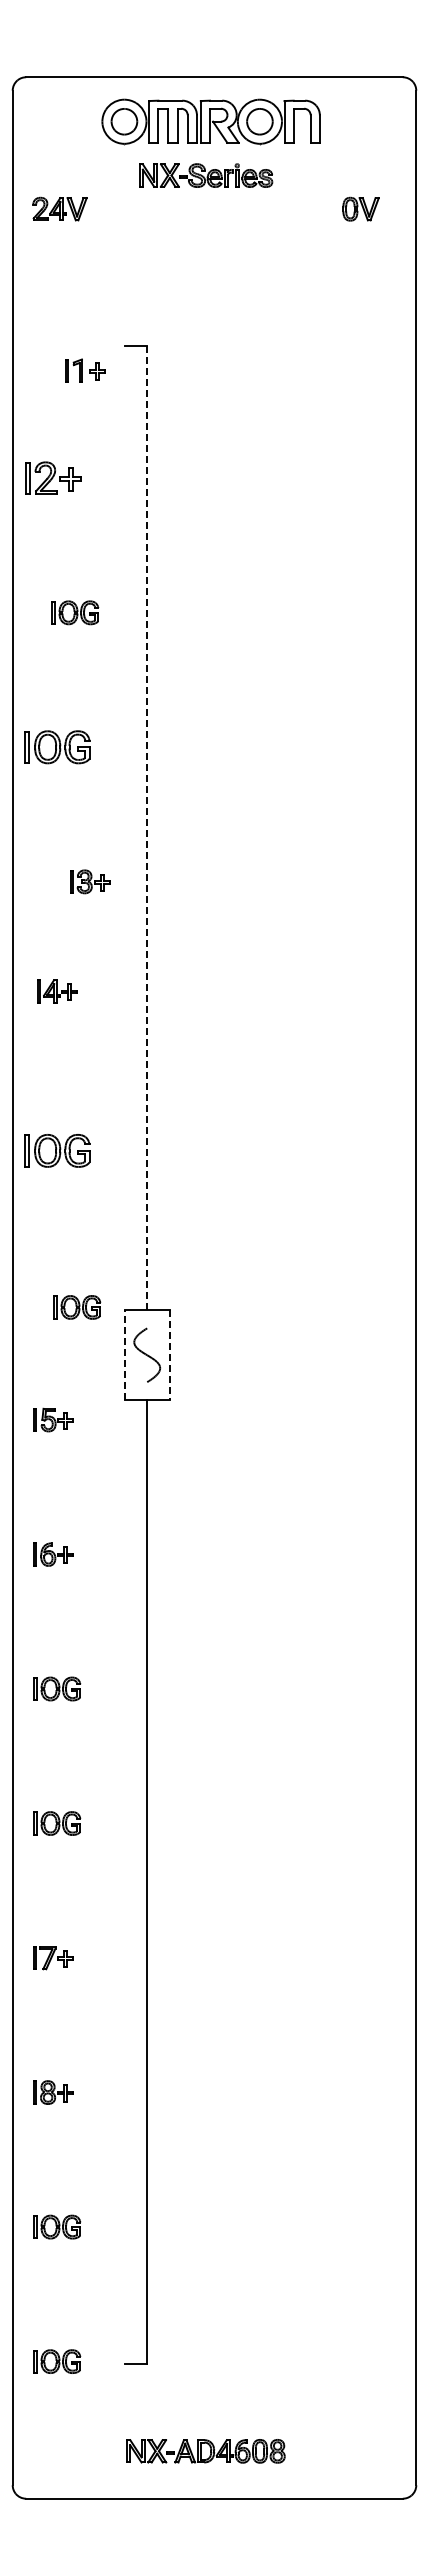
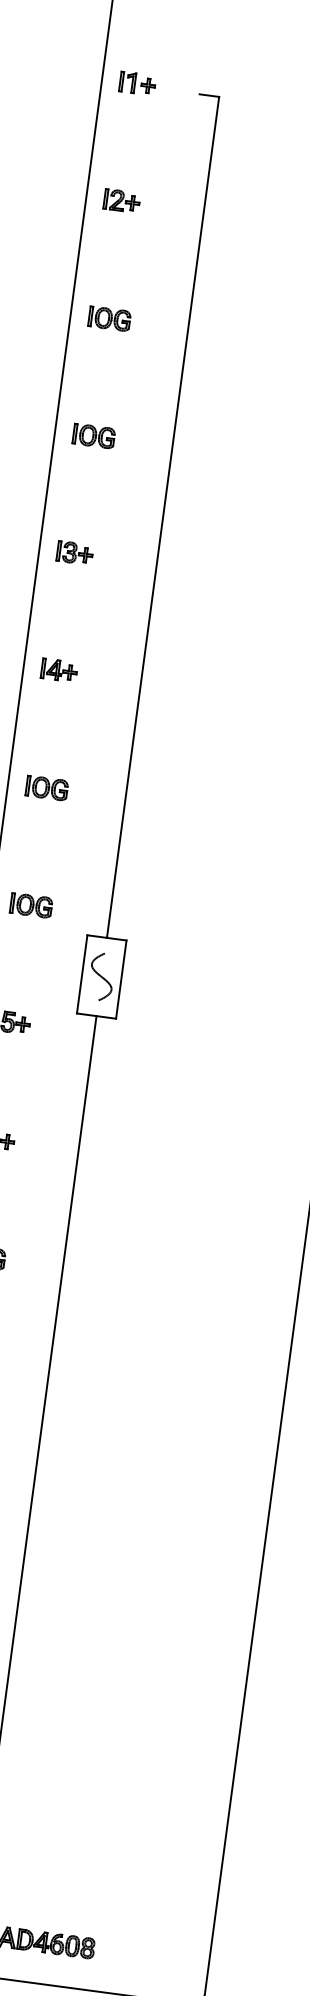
part: (85, 370) -> (137, 83), moved
part: (53, 477) -> (122, 200), size x0.71
part: (75, 612) -> (109, 318), moved
part: (57, 747) -> (94, 436), size x0.71
line: (147, 828) -> (163, 517), dashed -> solid
part: (90, 881) -> (75, 552), moved
part: (57, 991) -> (59, 670), moved
part: (57, 1150) -> (47, 787), size x0.71
part: (77, 1307) -> (31, 905), moved
line: (124, 1355) -> (81, 974), dashed -> solid
line: (169, 1355) -> (121, 979), dashed -> solid

